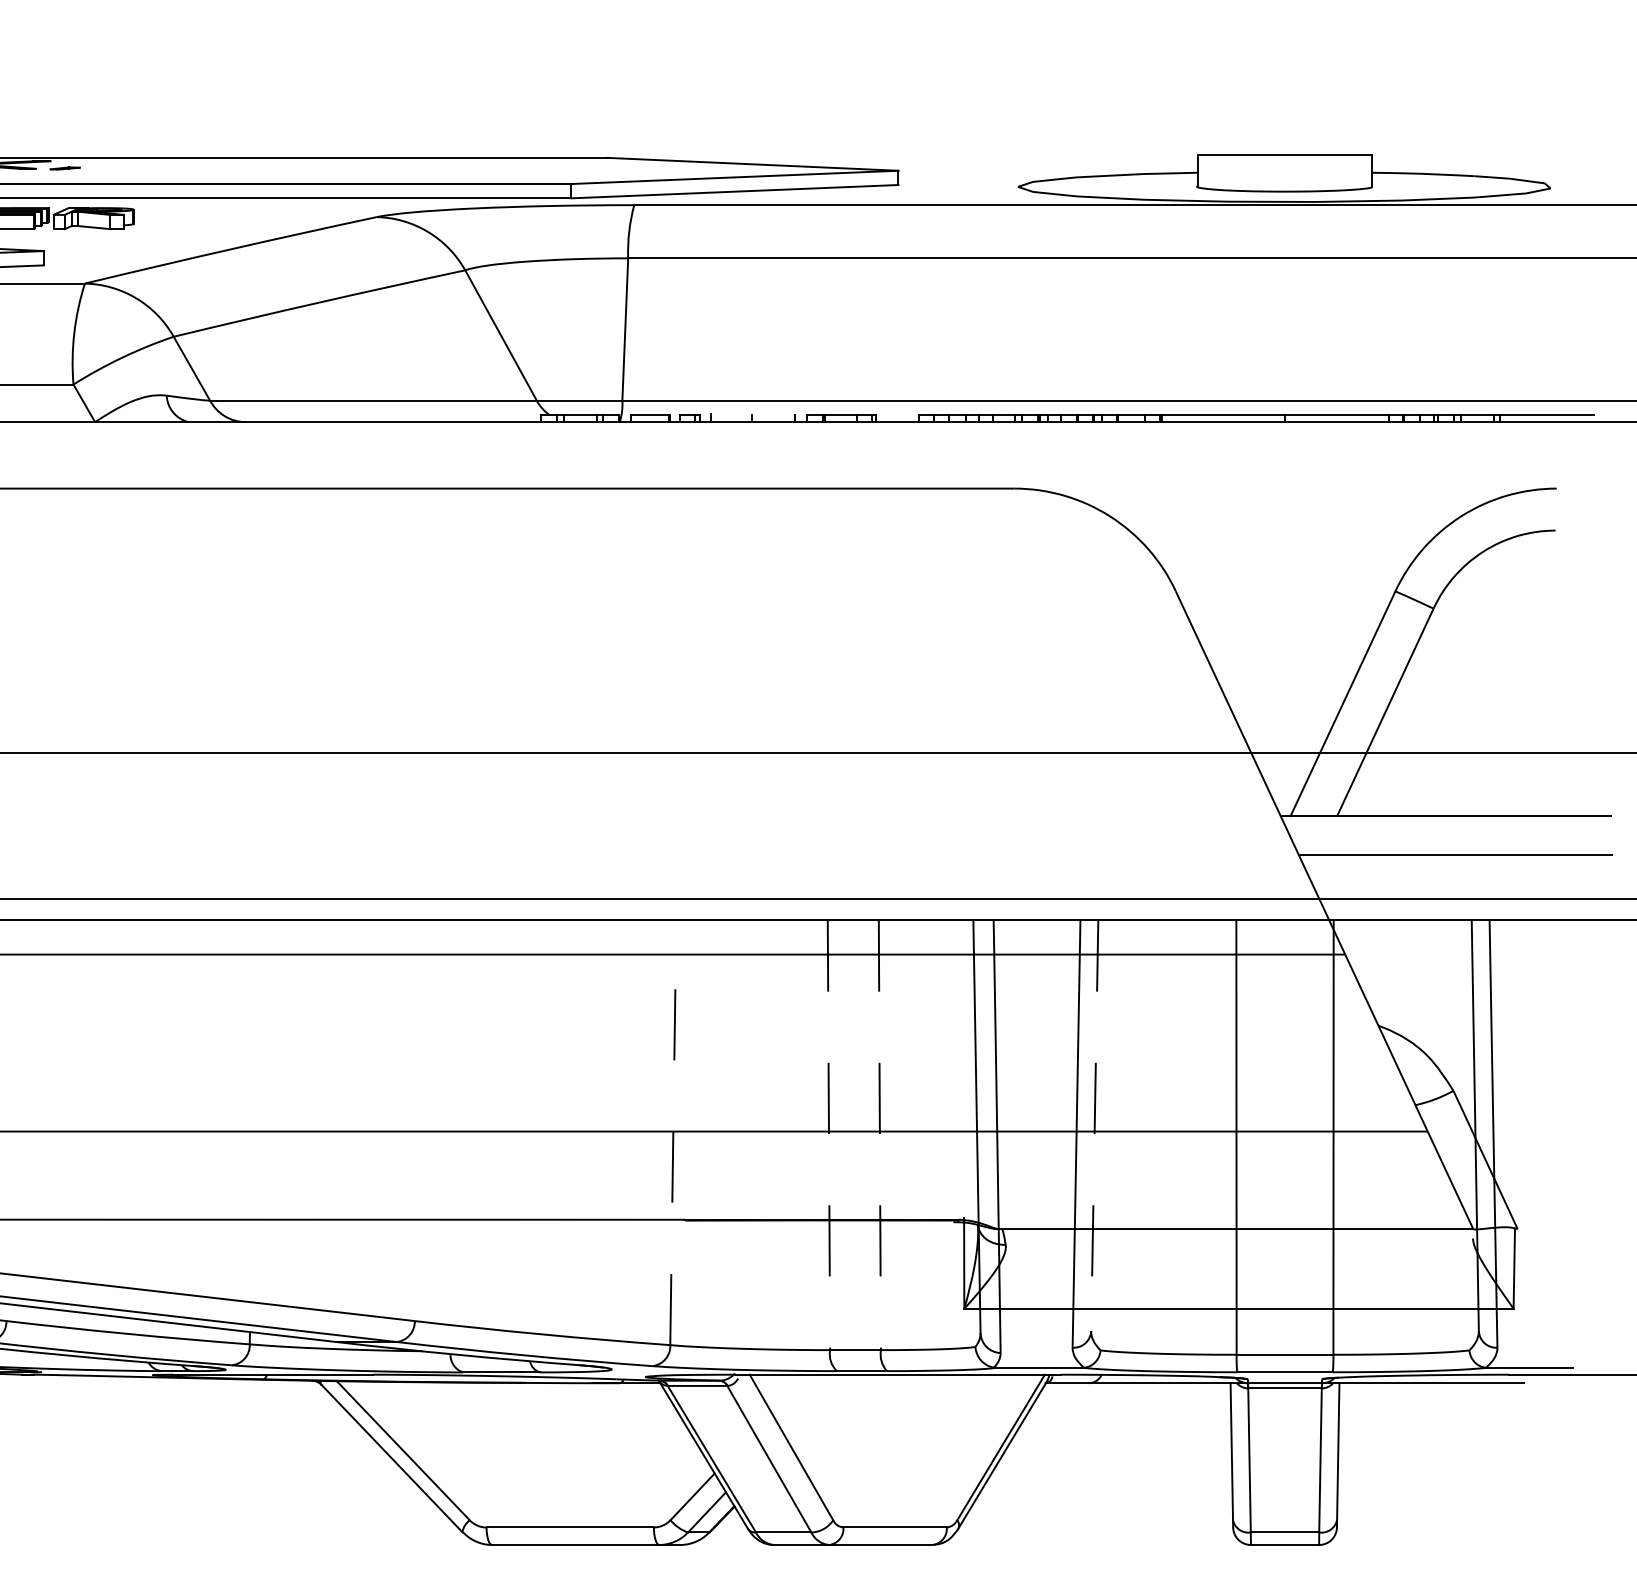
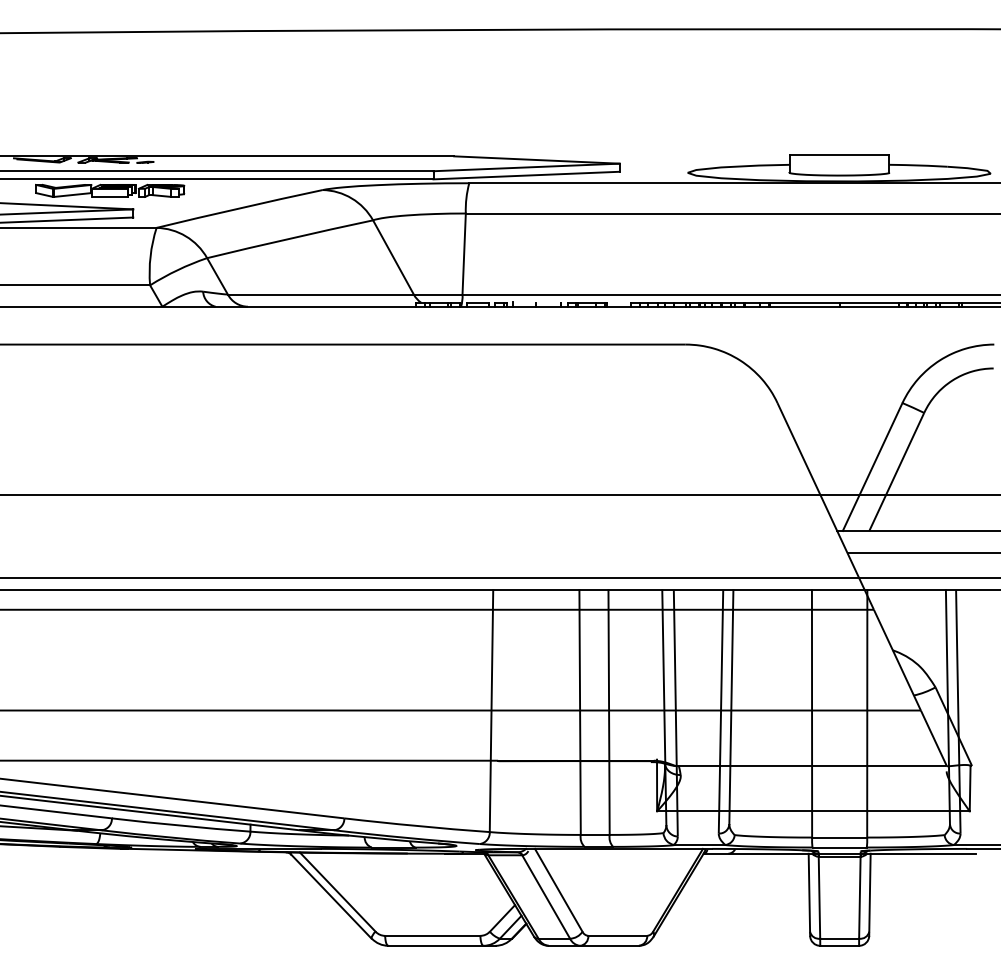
line: (1094, 1126) -> (731, 707), dashed -> solid
line: (673, 1133) -> (491, 711), dashed -> solid
line: (829, 1136) -> (580, 713), dashed -> solid
line: (880, 1136) -> (609, 713), dashed -> solid

